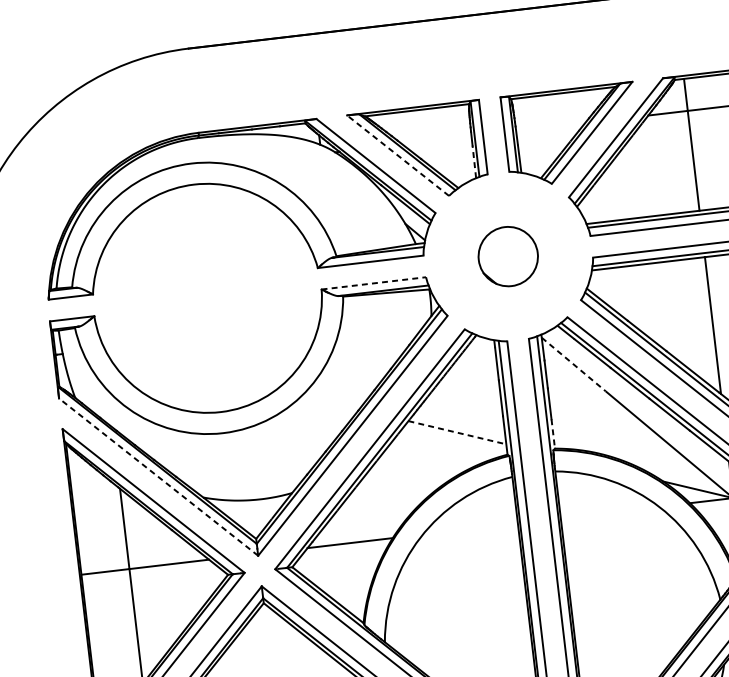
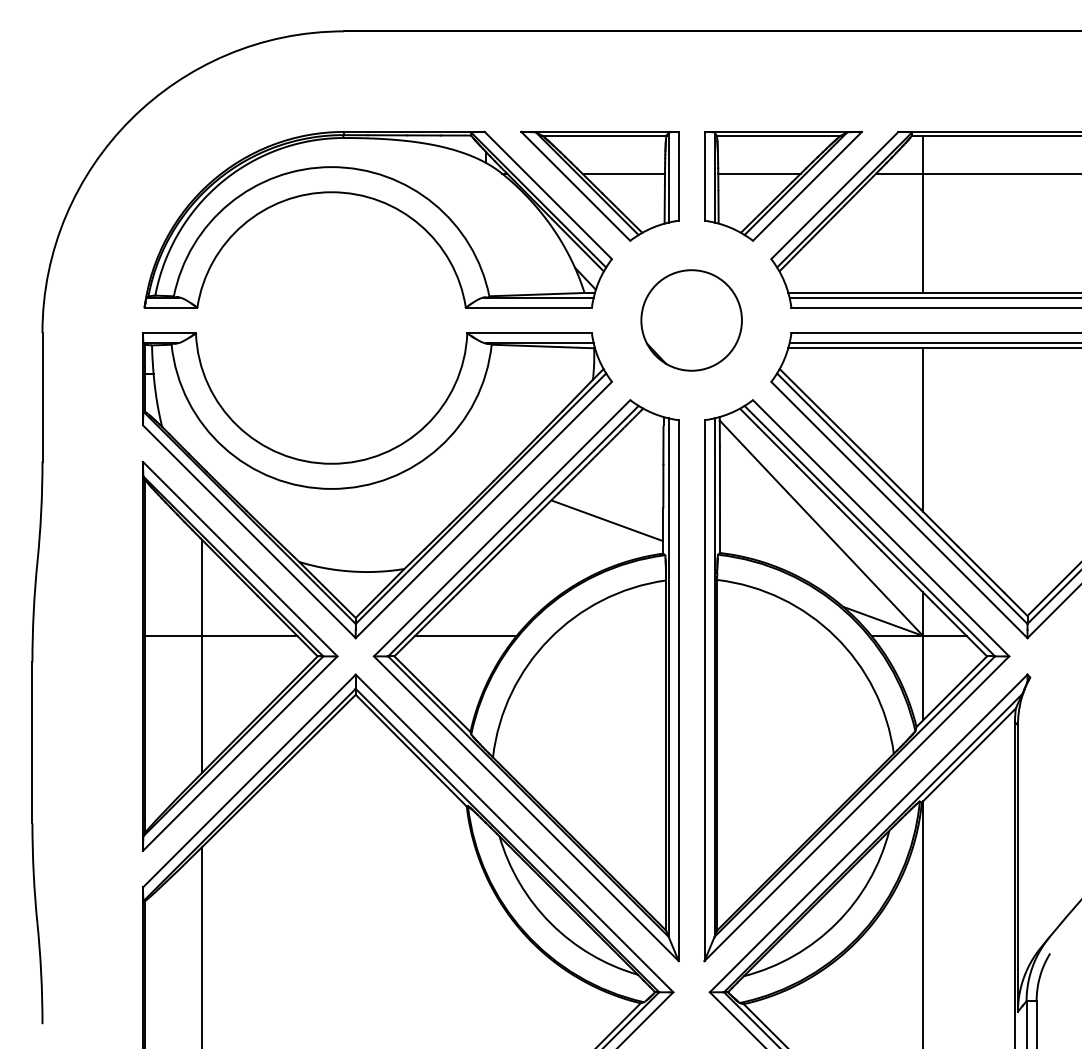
line: (550, 126) -> (759, 173), added
line: (436, 140) -> (623, 173), added
line: (397, 155) -> (575, 186), dashed -> solid
line: (474, 161) -> (664, 203), dashed -> solid
circle: (508, 256) -> (691, 320), size x1.43
line: (374, 283) -> (530, 333), dashed -> solid
line: (574, 364) -> (754, 456), dashed -> solid
line: (458, 433) -> (608, 521), dashed -> solid
line: (553, 434) -> (720, 536), dashed -> solid
line: (158, 476) -> (249, 531), dashed -> solid

